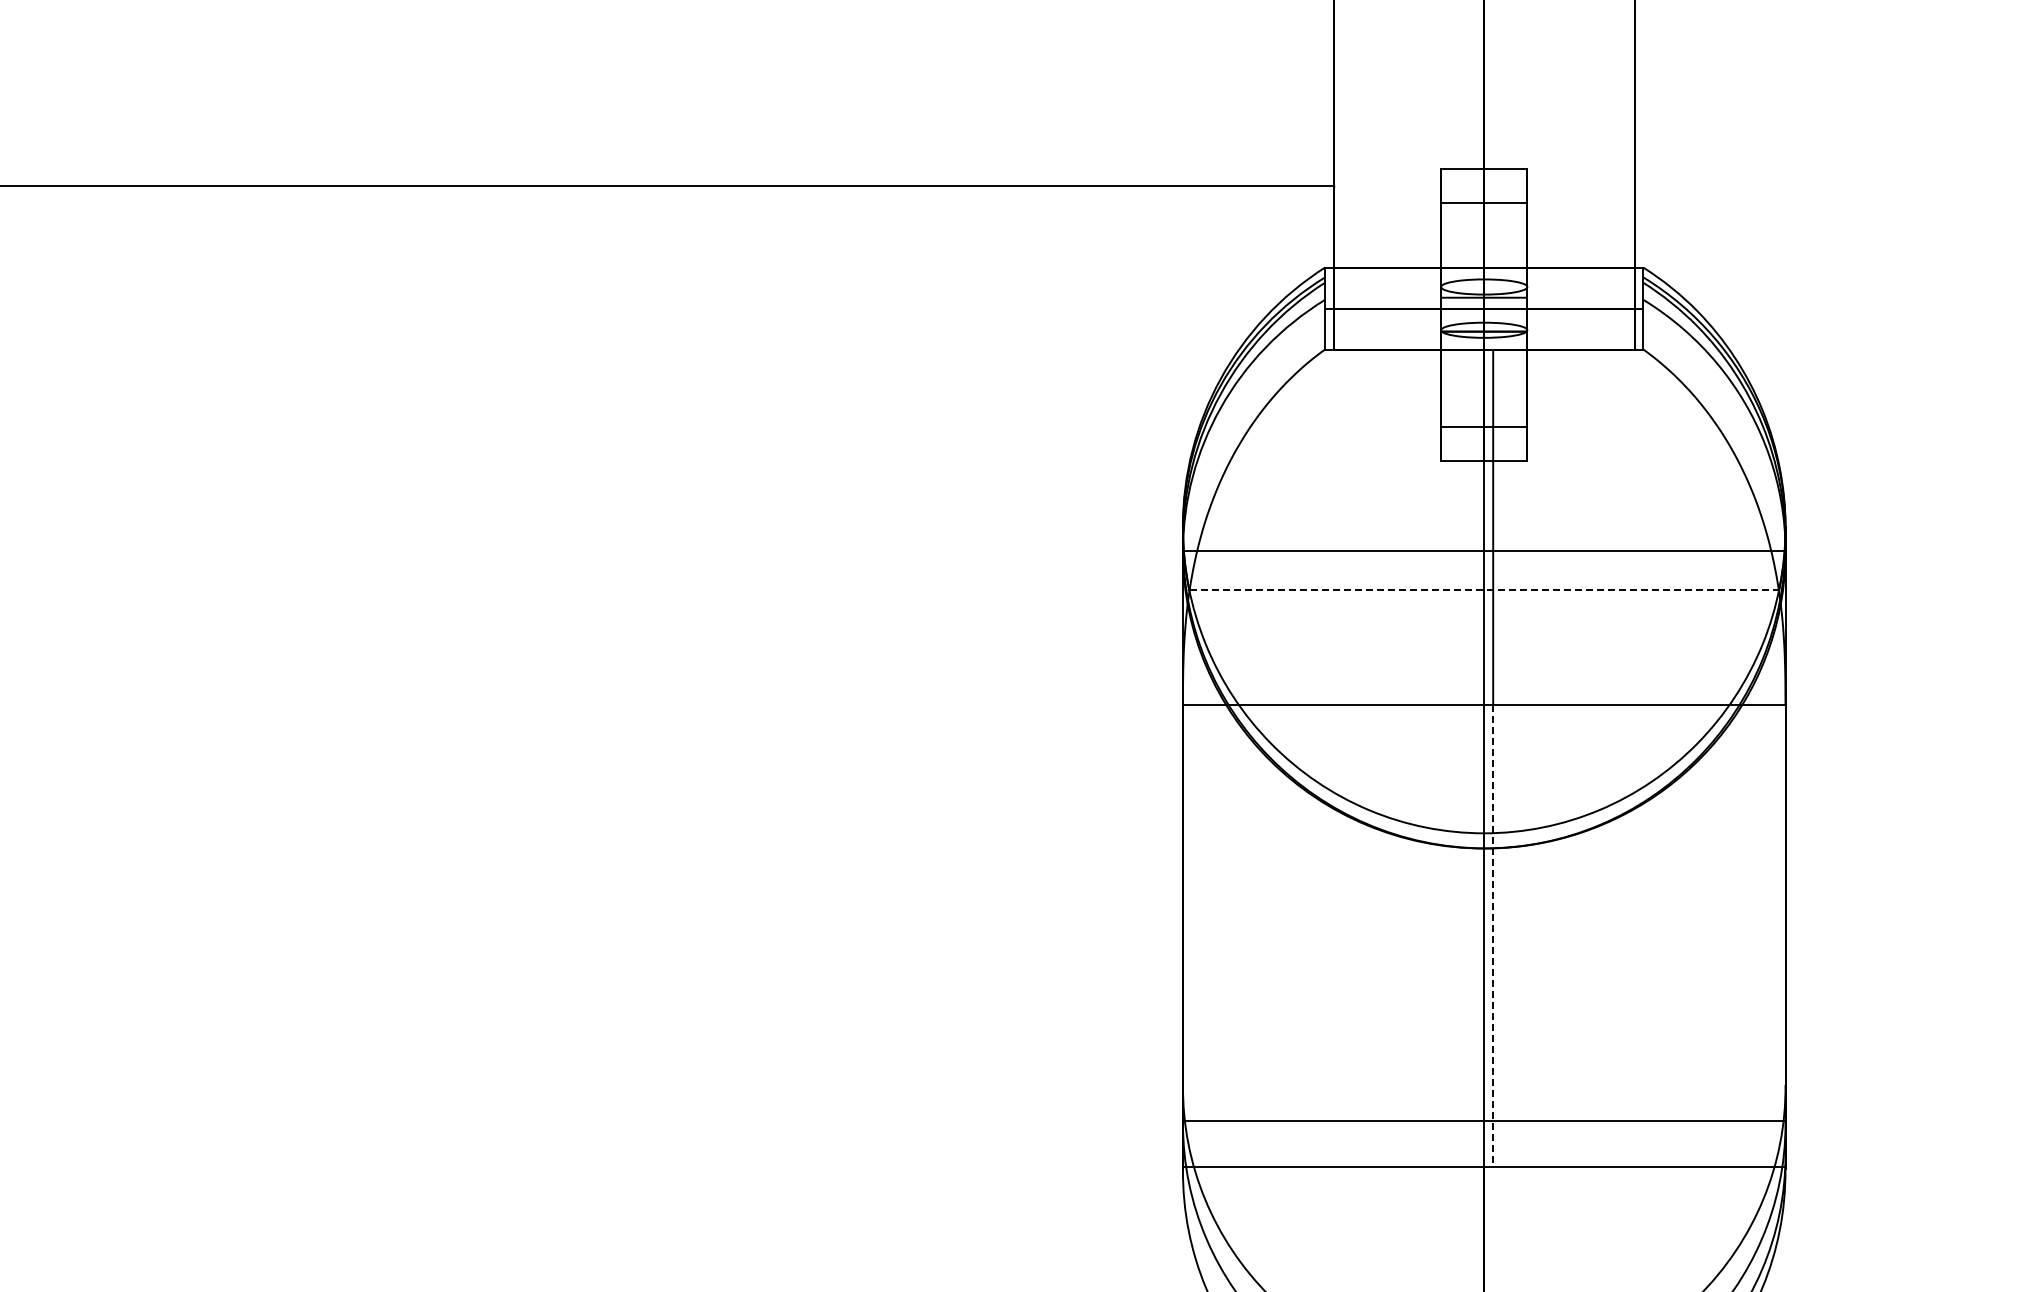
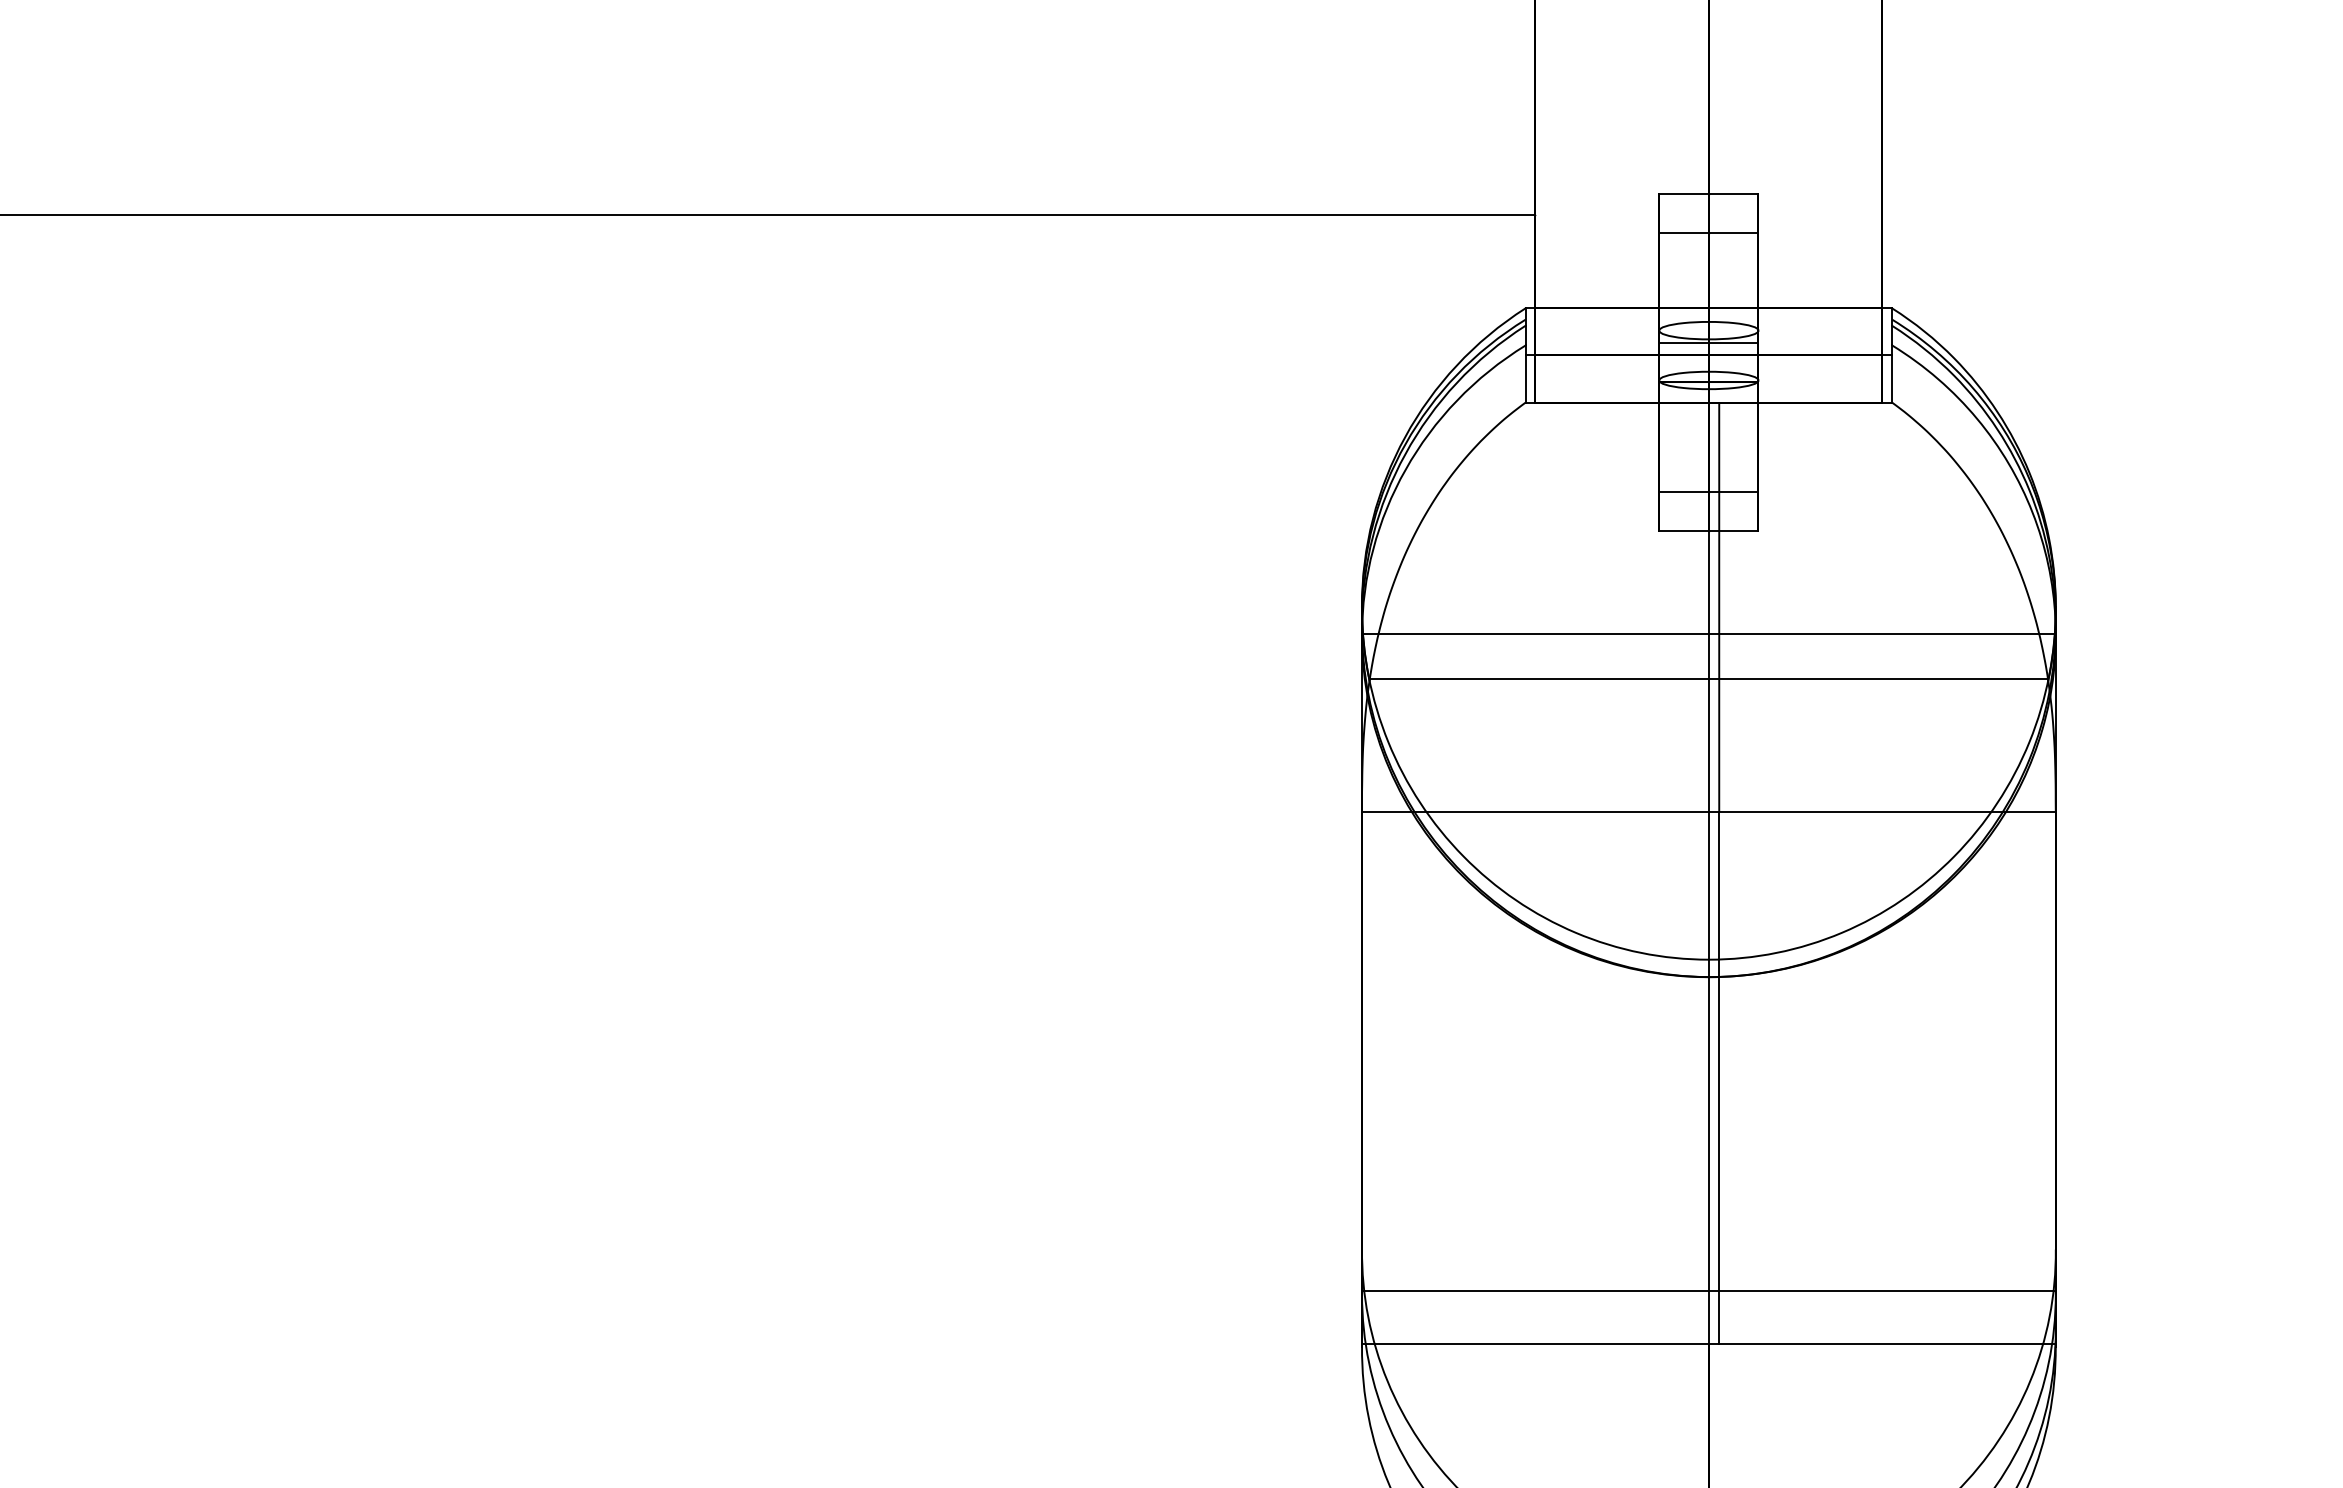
line: (1484, 589) -> (1709, 678), dashed -> solid
line: (1493, 936) -> (1719, 1078), dashed -> solid

